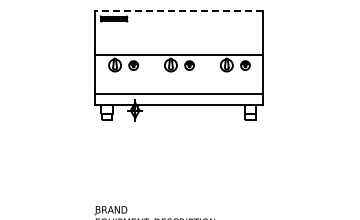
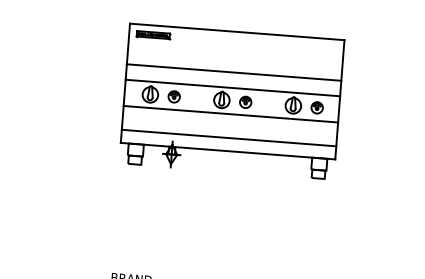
line: (178, 11) -> (236, 32), dashed -> solid
line: (178, 43) -> (233, 73), added
line: (178, 75) -> (230, 113), added

